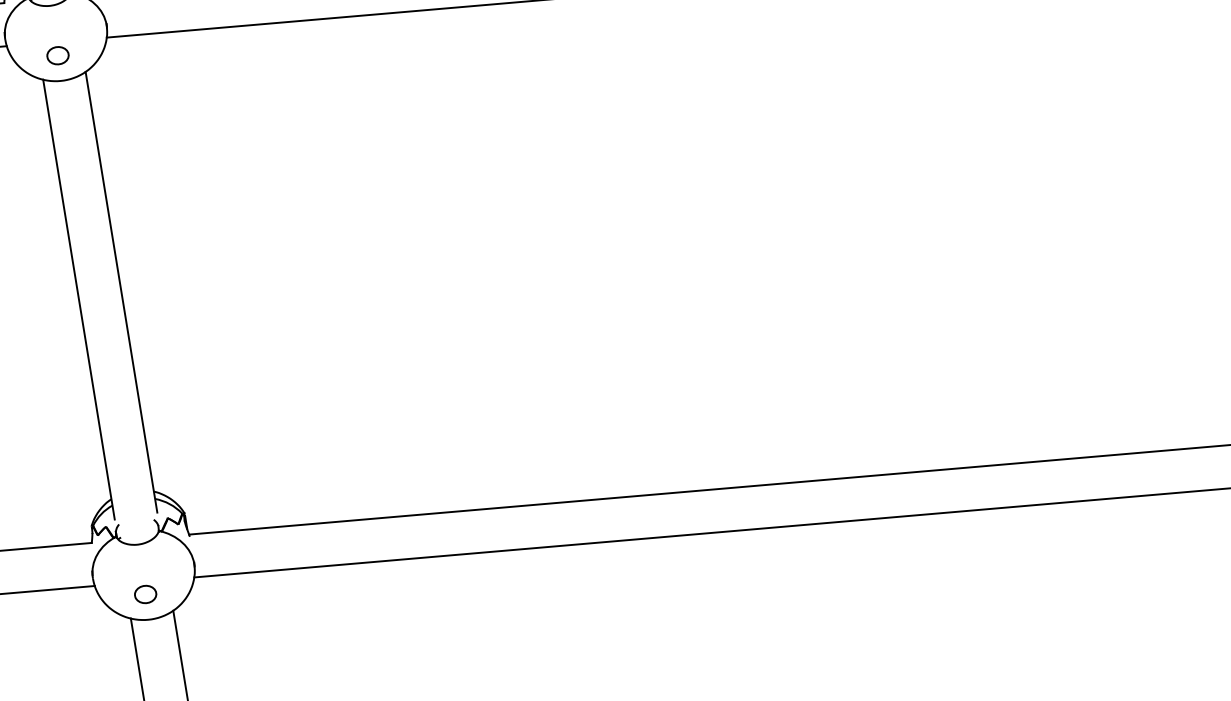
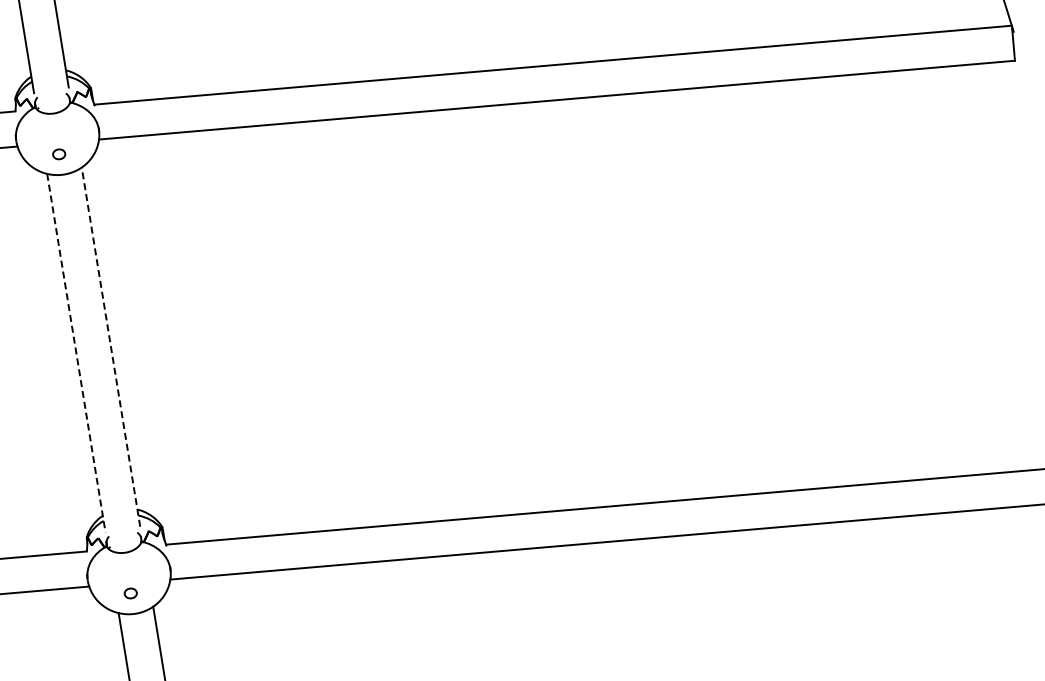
part: (57, 55) -> (58, 154), size x0.7
line: (122, 292) -> (111, 347), solid -> dashed
line: (79, 300) -> (76, 353), solid -> dashed
part: (145, 594) -> (130, 593), size x0.7

